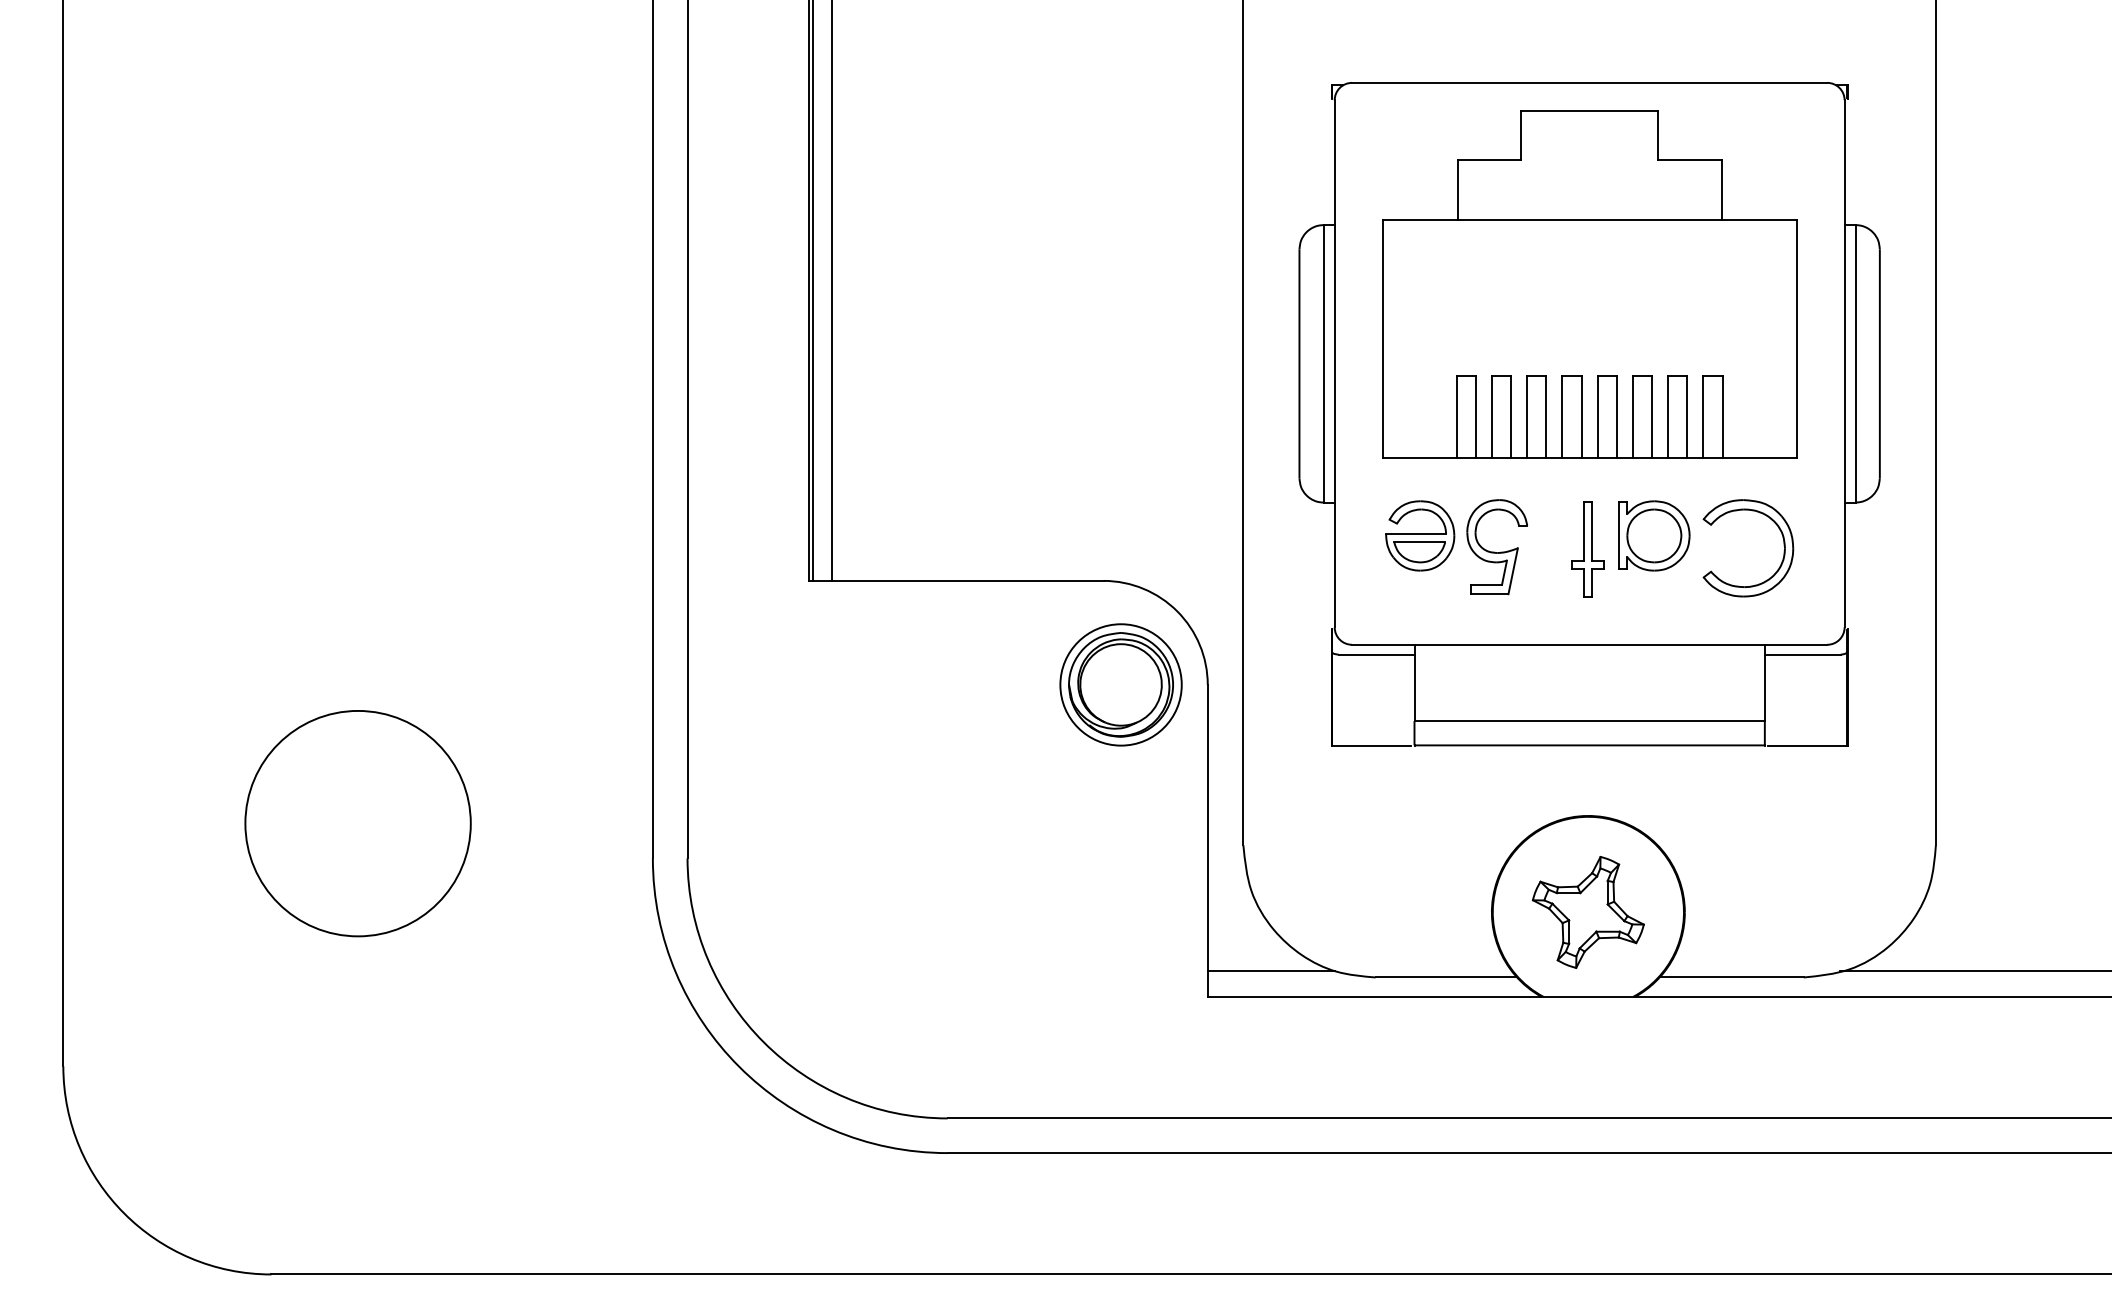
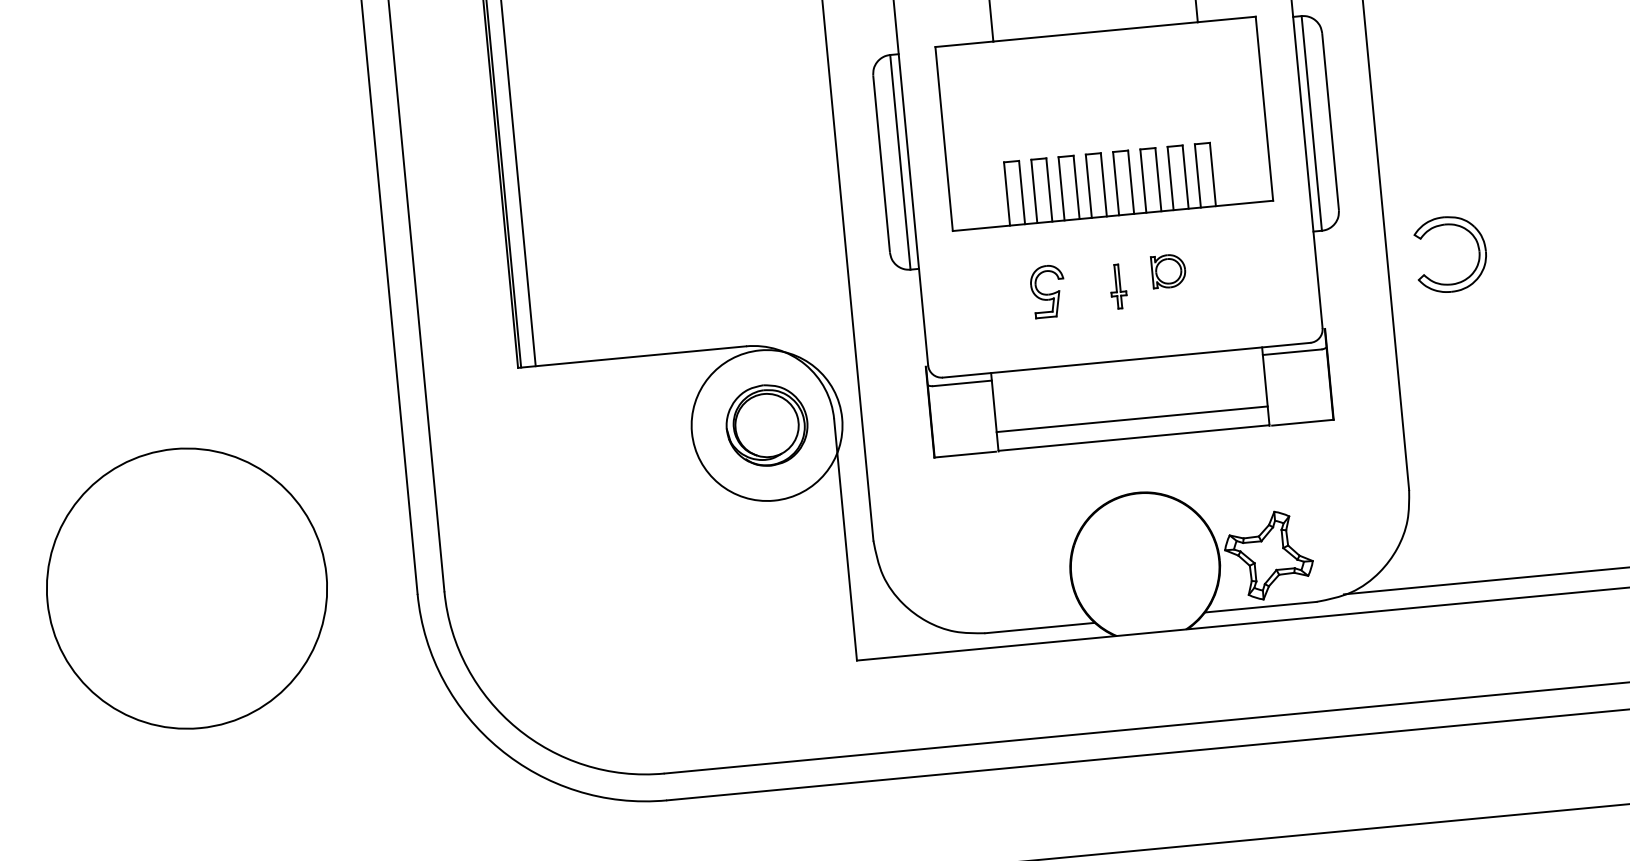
part: (1420, 535) -> (987, 288), removed
part: (1654, 535) -> (1168, 270), size x0.6
part: (1783, 545) -> (1478, 249), moved
part: (1497, 547) -> (1048, 291), size x0.7
part: (1587, 549) -> (1117, 286), size x0.6
circle: (1120, 684) -> (766, 425), size x1.6
circle: (357, 823) -> (186, 588), size x1.6
part: (1588, 912) -> (1269, 555), moved
line: (1271, 971) -> (904, 636), removed

